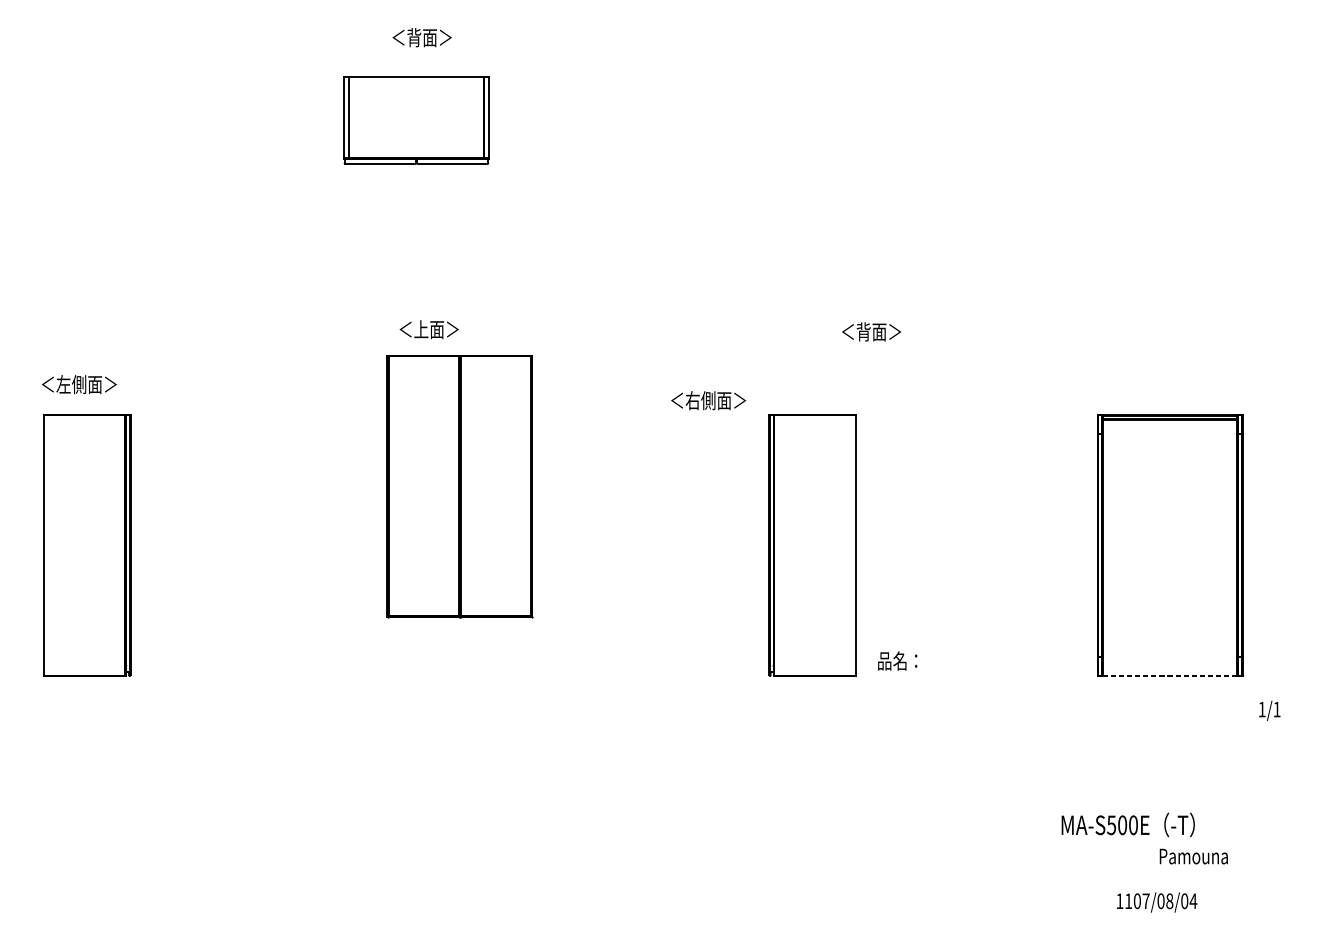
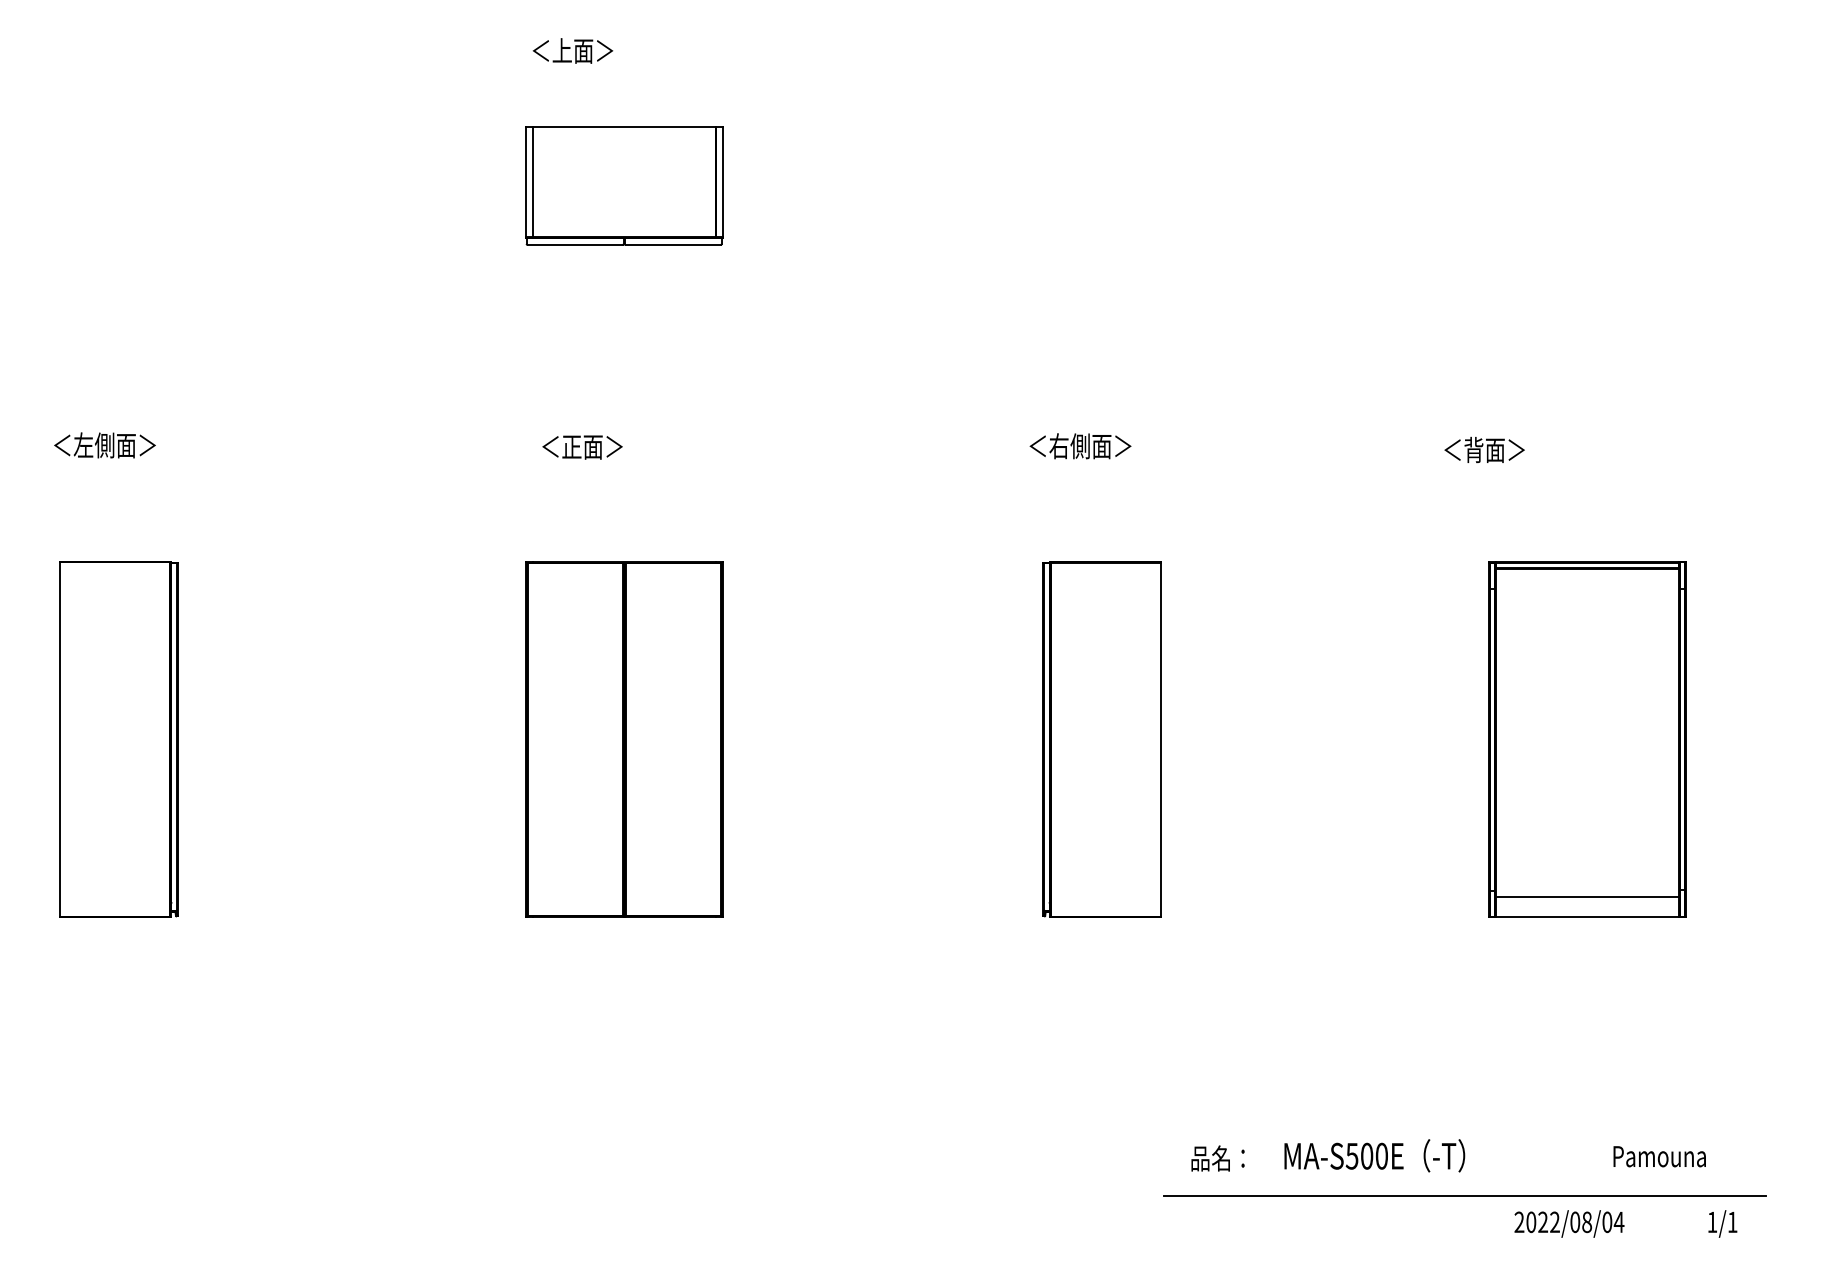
text: (413, 37) -> (561, 50), ＜背面＞ -> ＜上面＞
part: (416, 119) -> (624, 185), moved
text: (421, 328) -> (571, 445), ＜上面＞ -> ＜正面＞
text: (871, 331) -> (1484, 449), moved
text: (79, 384) -> (104, 445), moved
text: (708, 400) -> (1080, 446), moved
part: (460, 486) -> (624, 739), moved
text: (897, 661) -> (1217, 1158), moved
line: (1169, 661) -> (1586, 896), added
line: (1170, 675) -> (1587, 916), dashed -> solid
text: (1269, 710) -> (1722, 1223), moved
text: (1128, 824) -> (1374, 1155), moved
text: (1193, 856) -> (1659, 1156), moved
line: (1079, 882) -> (1464, 1196), added
text: (1132, 901) -> (1536, 1222), 1107/08/04 -> 2022/08/04

